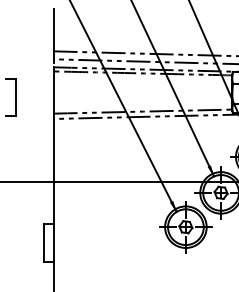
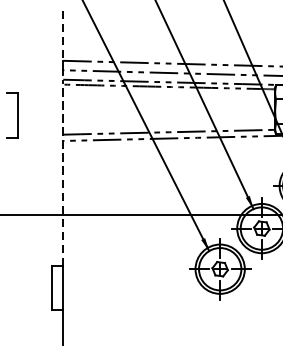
line: (53, 30) -> (63, 36), solid -> dashed
line: (53, 145) -> (63, 172), solid -> dashed

